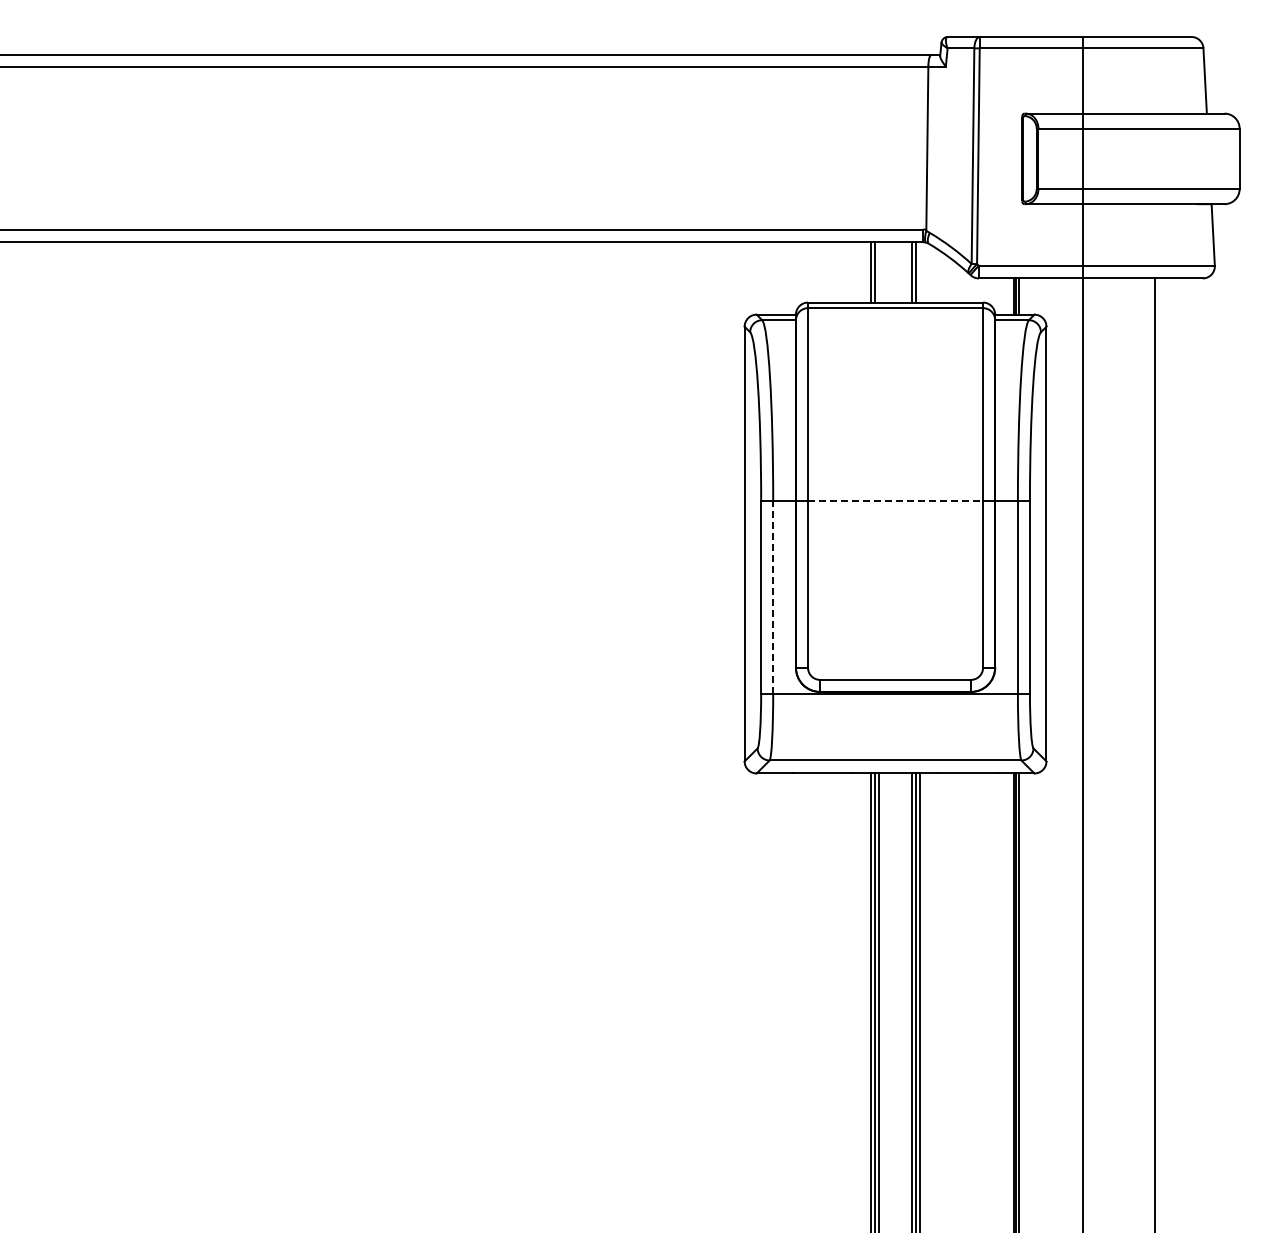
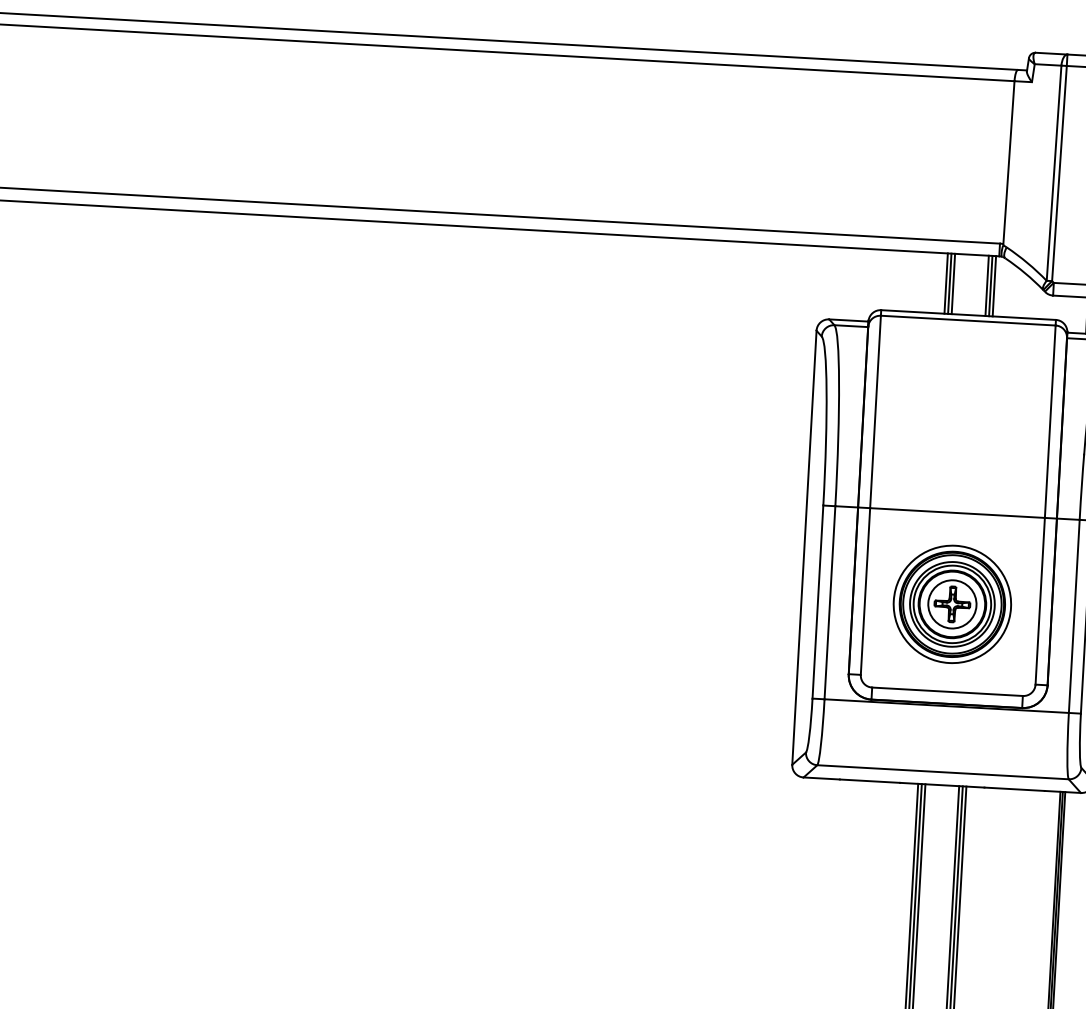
line: (878, 272) -> (953, 284), added
line: (919, 272) -> (994, 286), added
line: (895, 500) -> (957, 512), dashed -> solid
part: (895, 591) -> (952, 603), added
line: (773, 597) -> (830, 602), dashed -> solid

